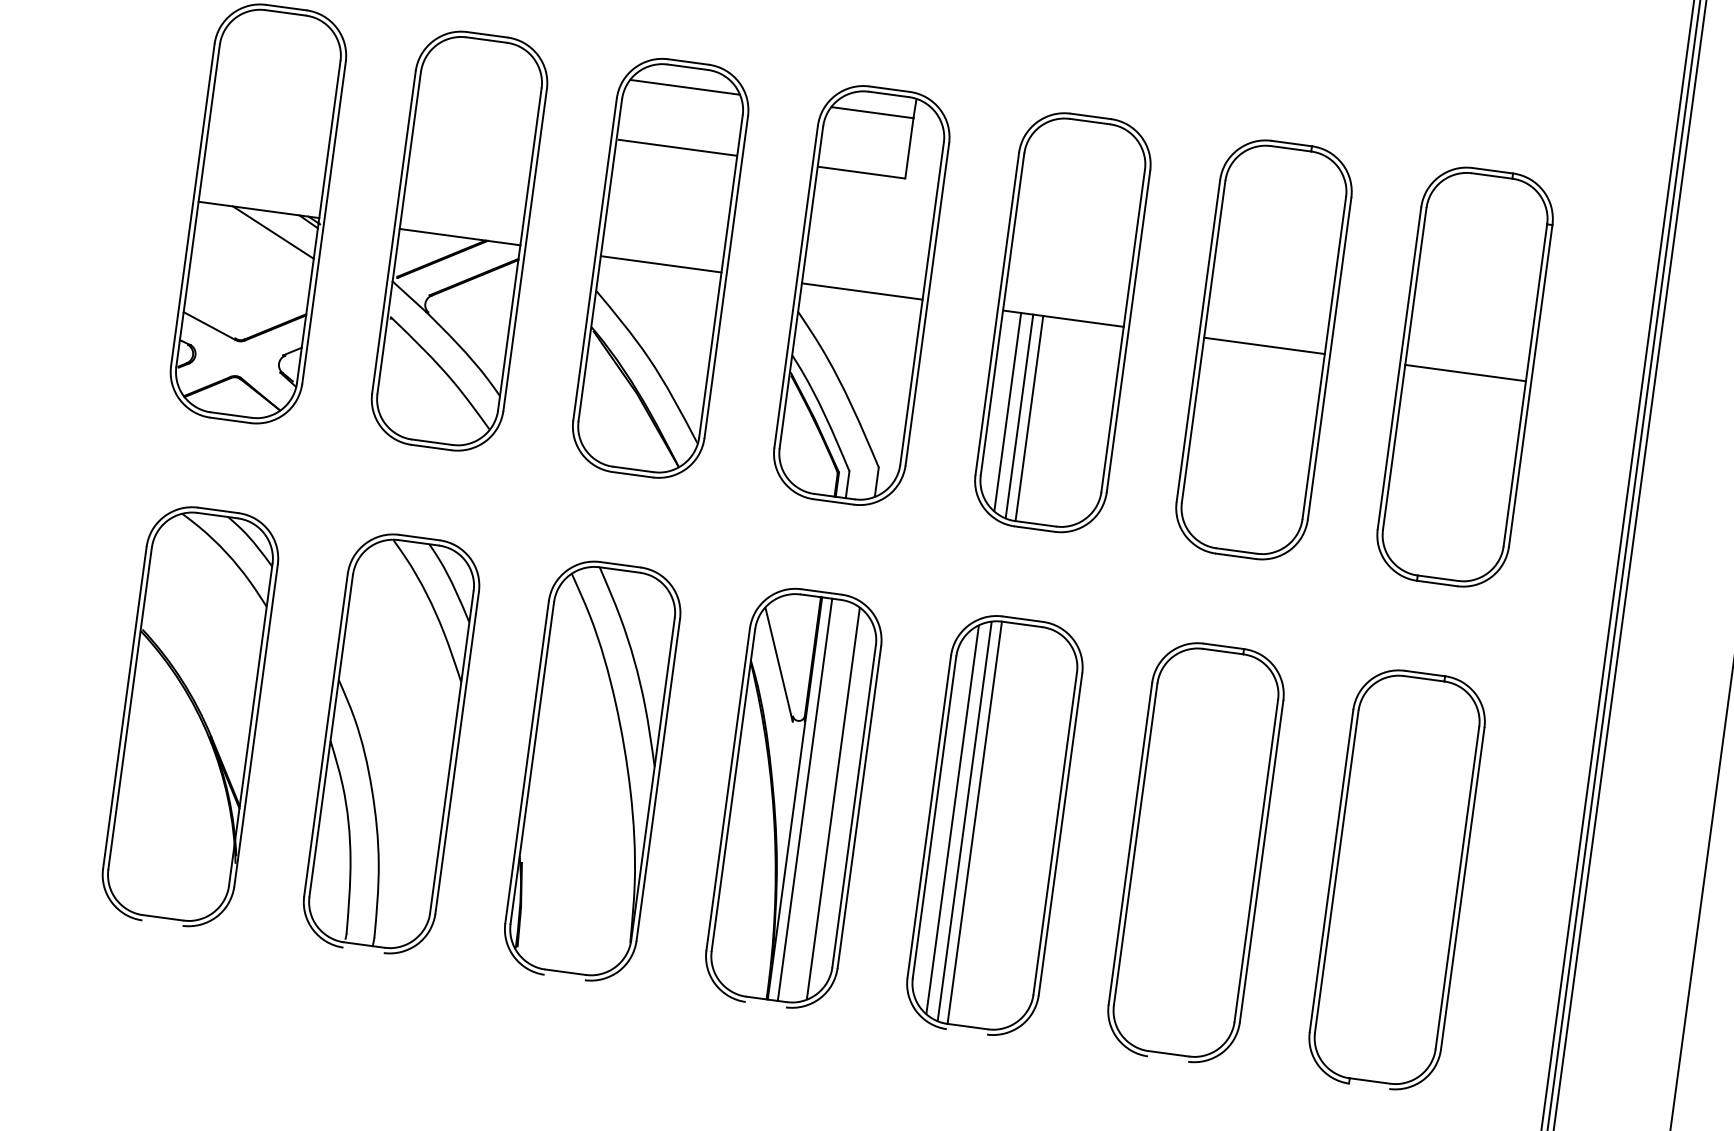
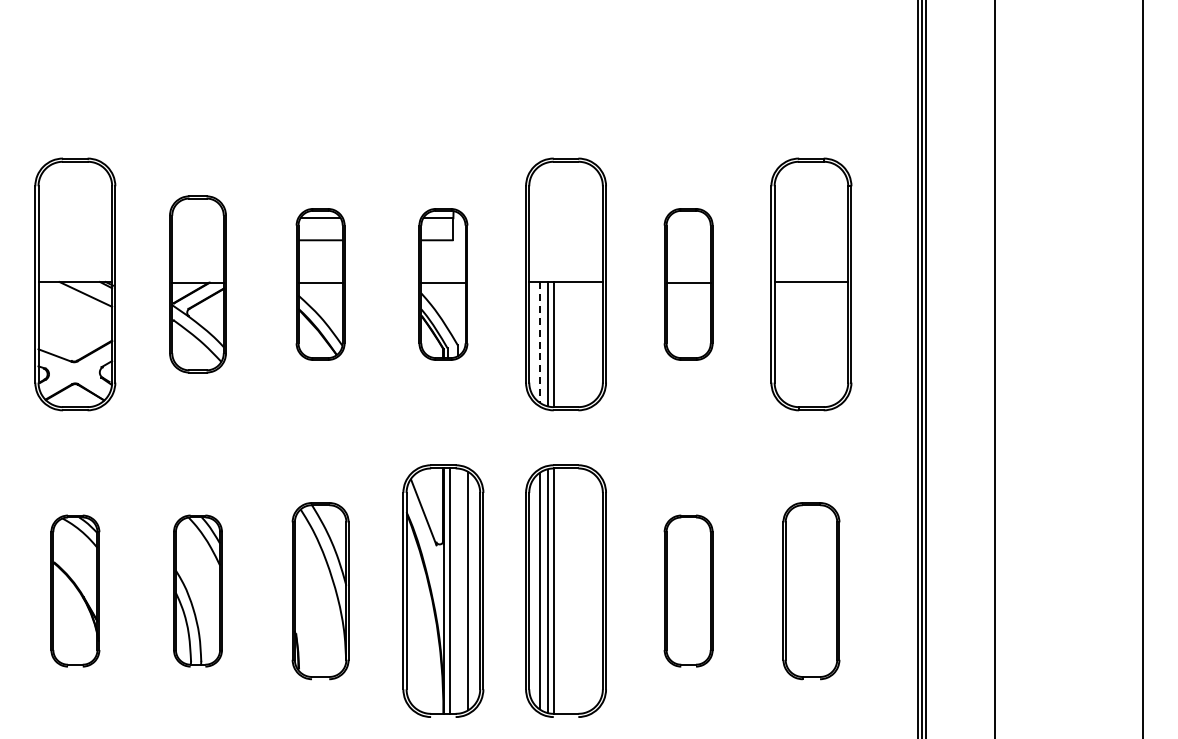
part: (458, 241) -> (197, 284), size x0.7
part: (660, 268) -> (320, 284), size x0.6
part: (861, 295) -> (443, 284), size x0.6
part: (1263, 349) -> (688, 284), size x0.6
line: (1008, 412) -> (540, 342), solid -> dashed
part: (190, 715) -> (75, 590), size x0.6
part: (390, 742) -> (197, 590), size x0.6
part: (592, 770) -> (320, 590), size x0.7
part: (1195, 851) -> (688, 590), size x0.6
part: (1397, 878) -> (811, 590), size x0.7

